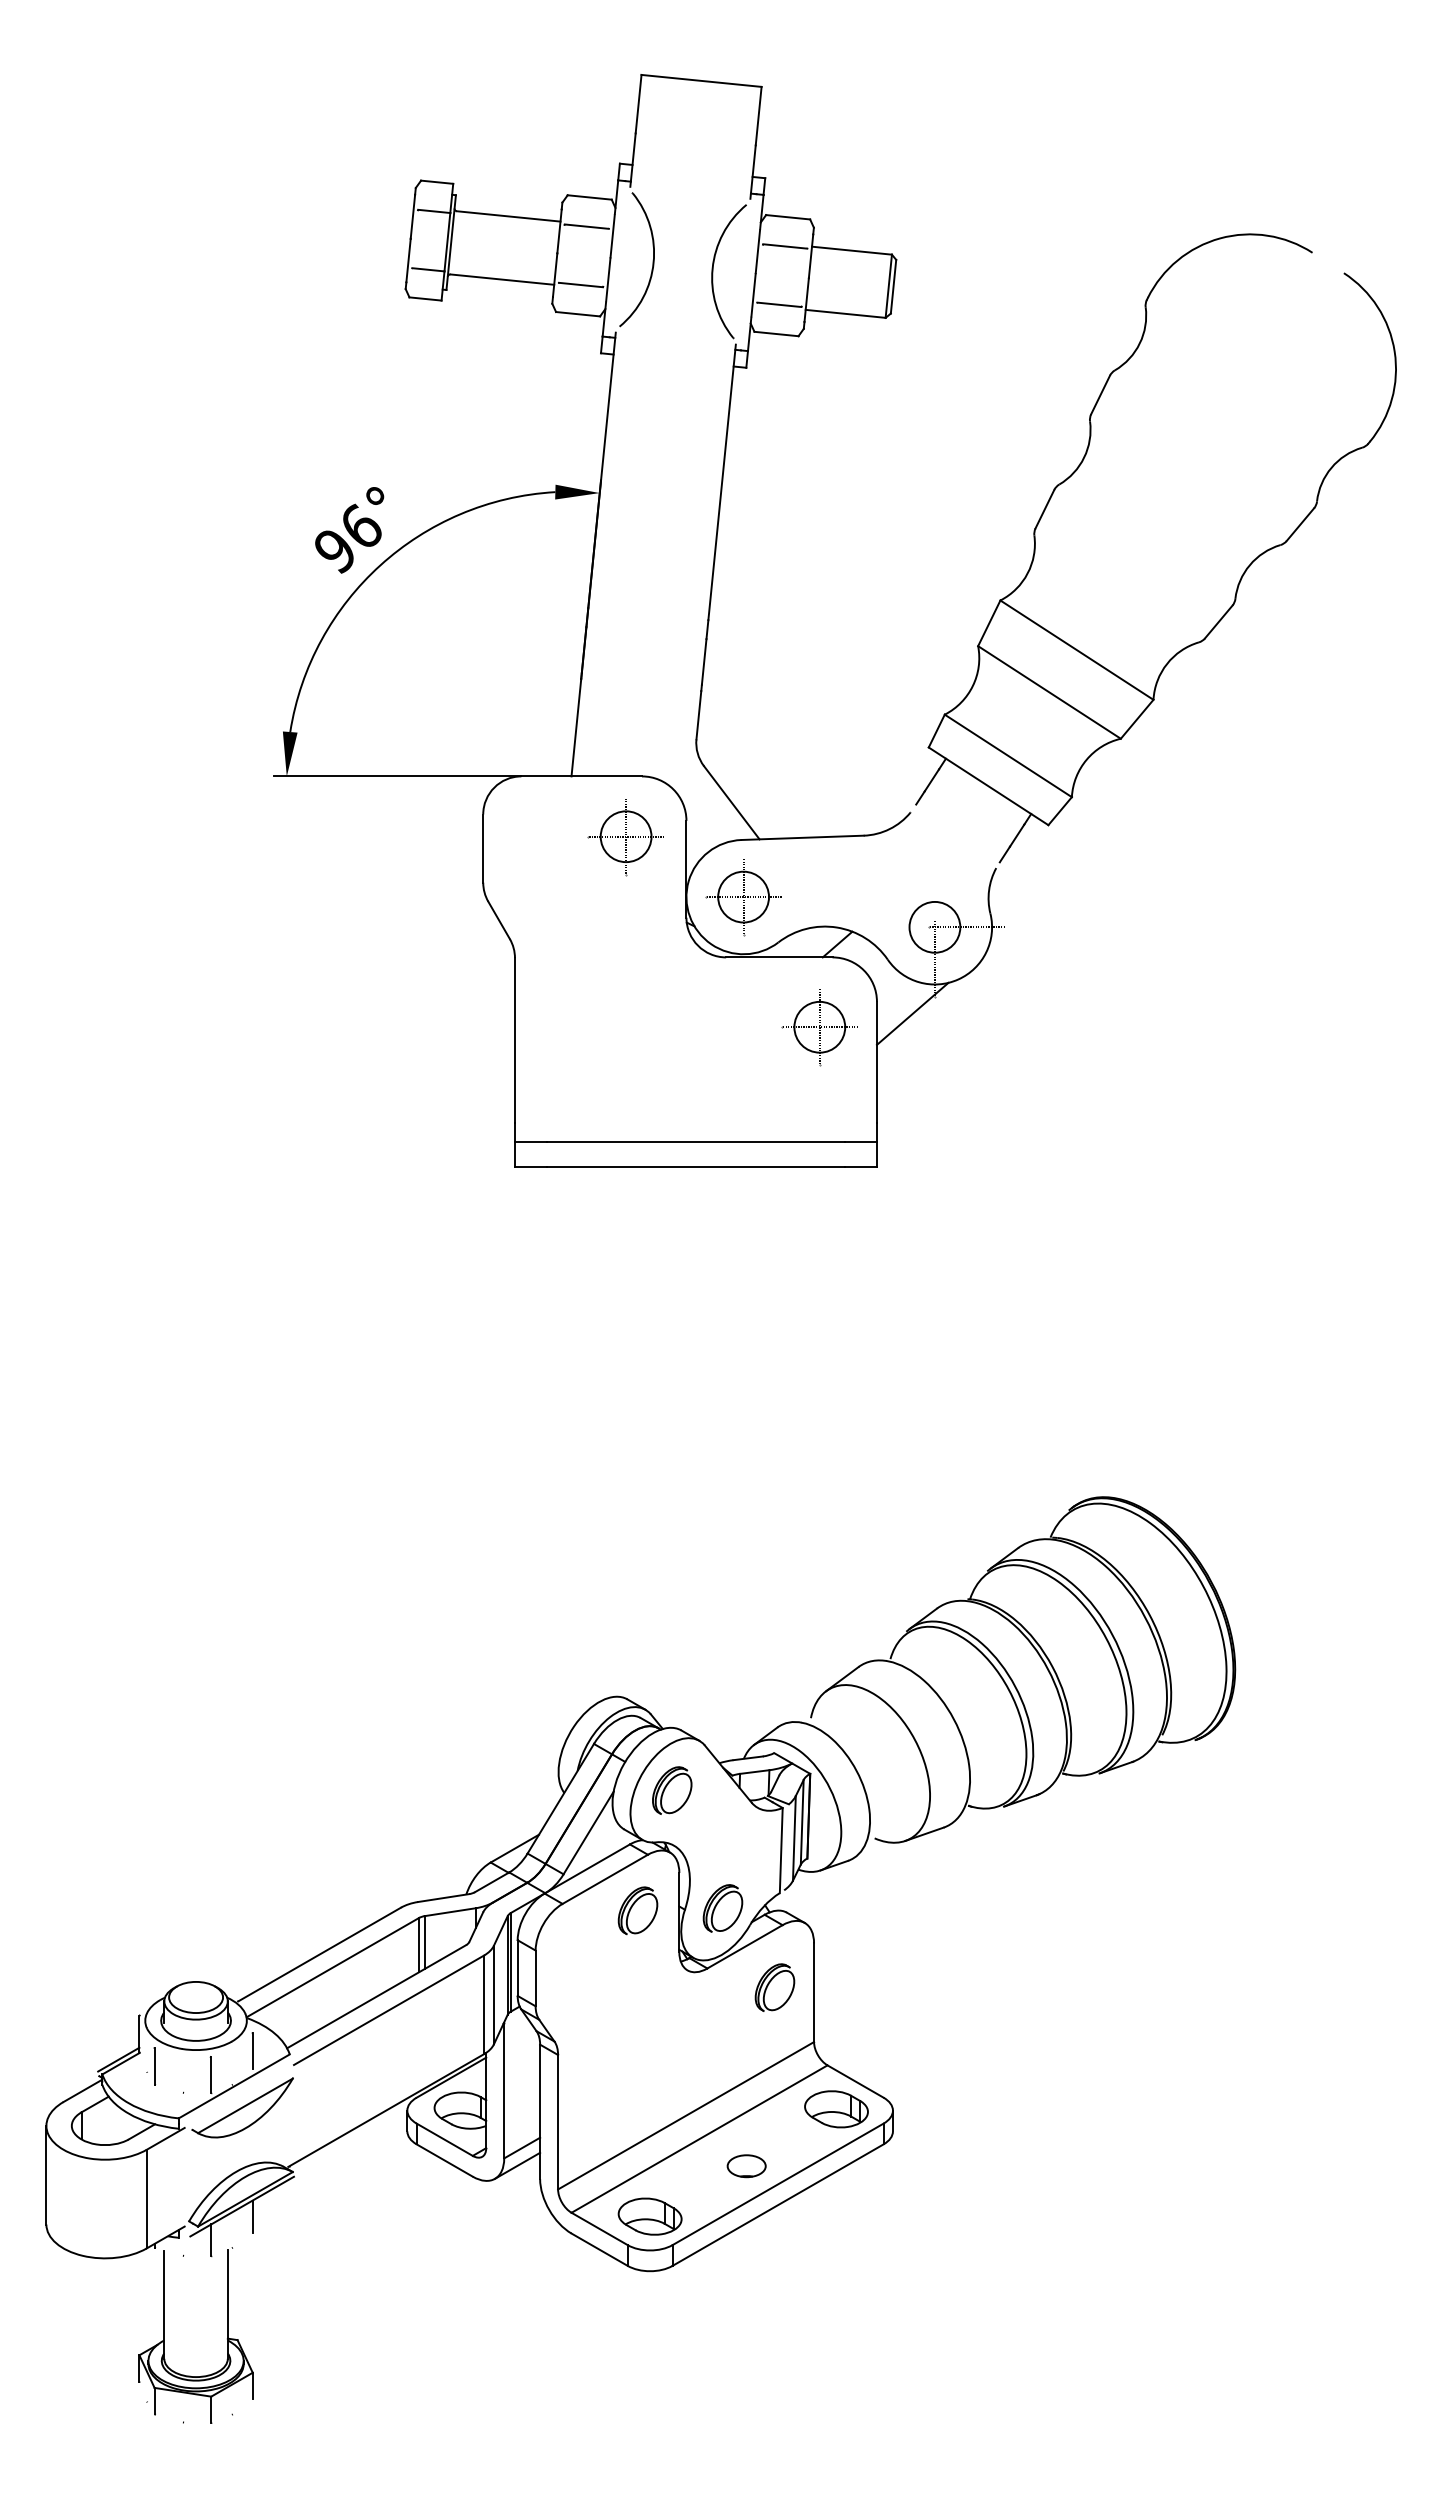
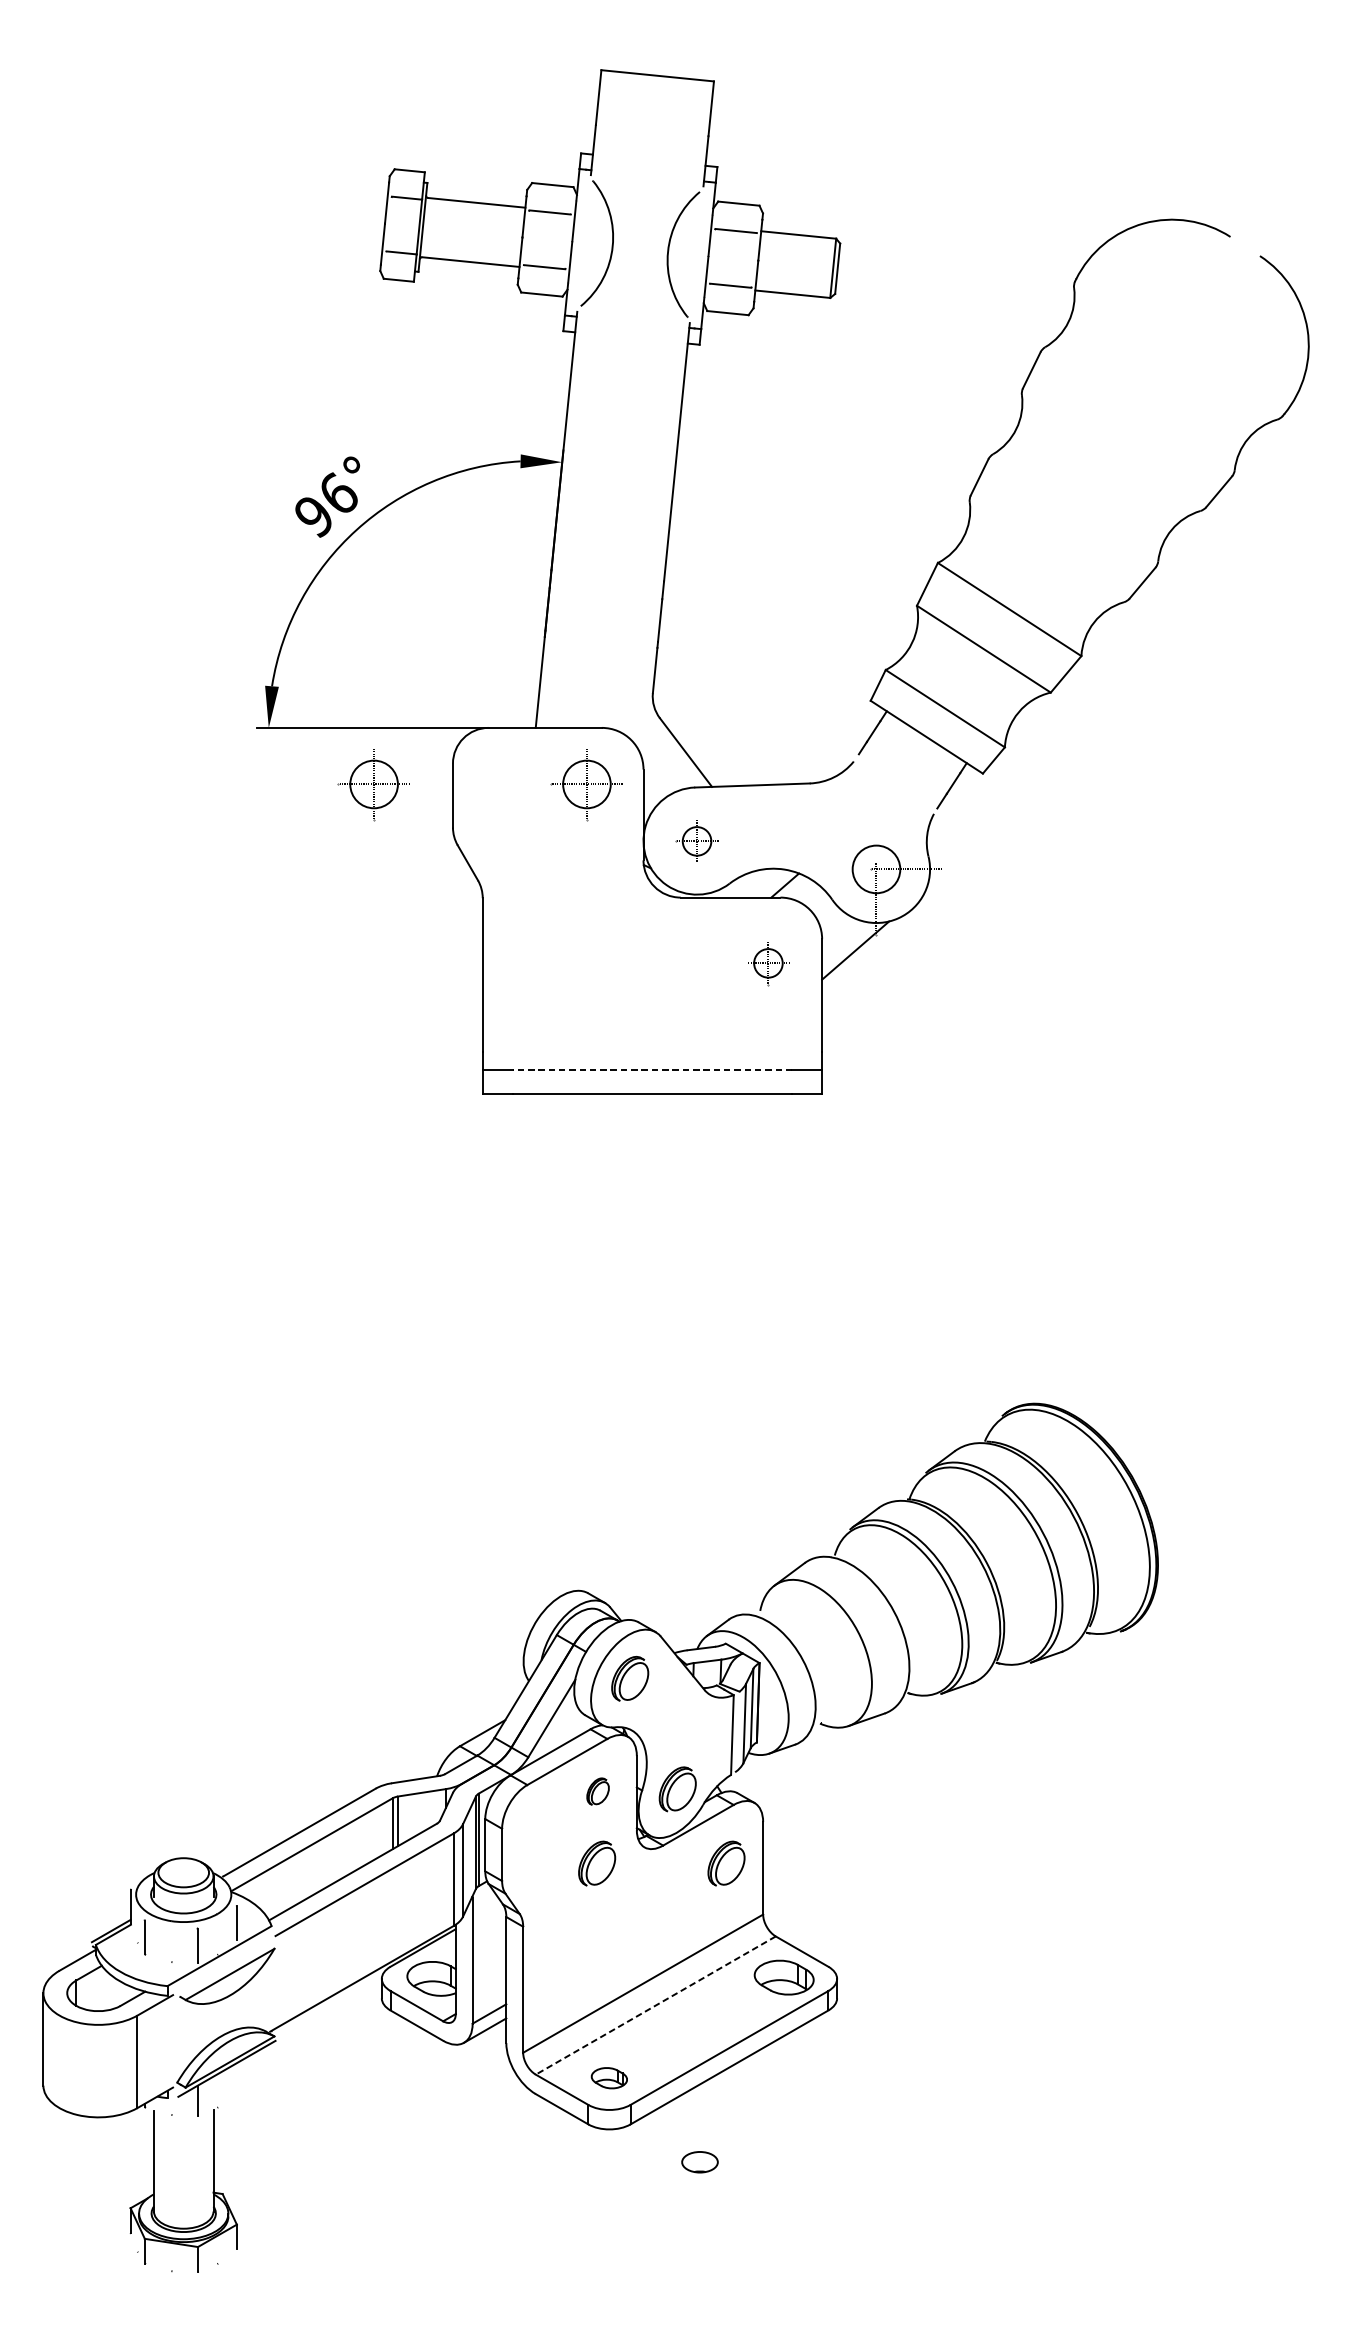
part: (398, 837) -> (373, 785), added
part: (743, 897) -> (697, 841), size x0.6
part: (819, 1027) -> (768, 963), size x0.6
line: (695, 1141) -> (651, 1070), solid -> dashed
part: (637, 1910) -> (597, 1791), size x0.6
part: (636, 1987) -> (596, 1863), added
line: (699, 2139) -> (655, 2005), solid -> dashed
part: (746, 2166) -> (699, 2162), moved
line: (252, 2216) -> (236, 2078), removed
part: (649, 2216) -> (608, 2078), size x0.6

